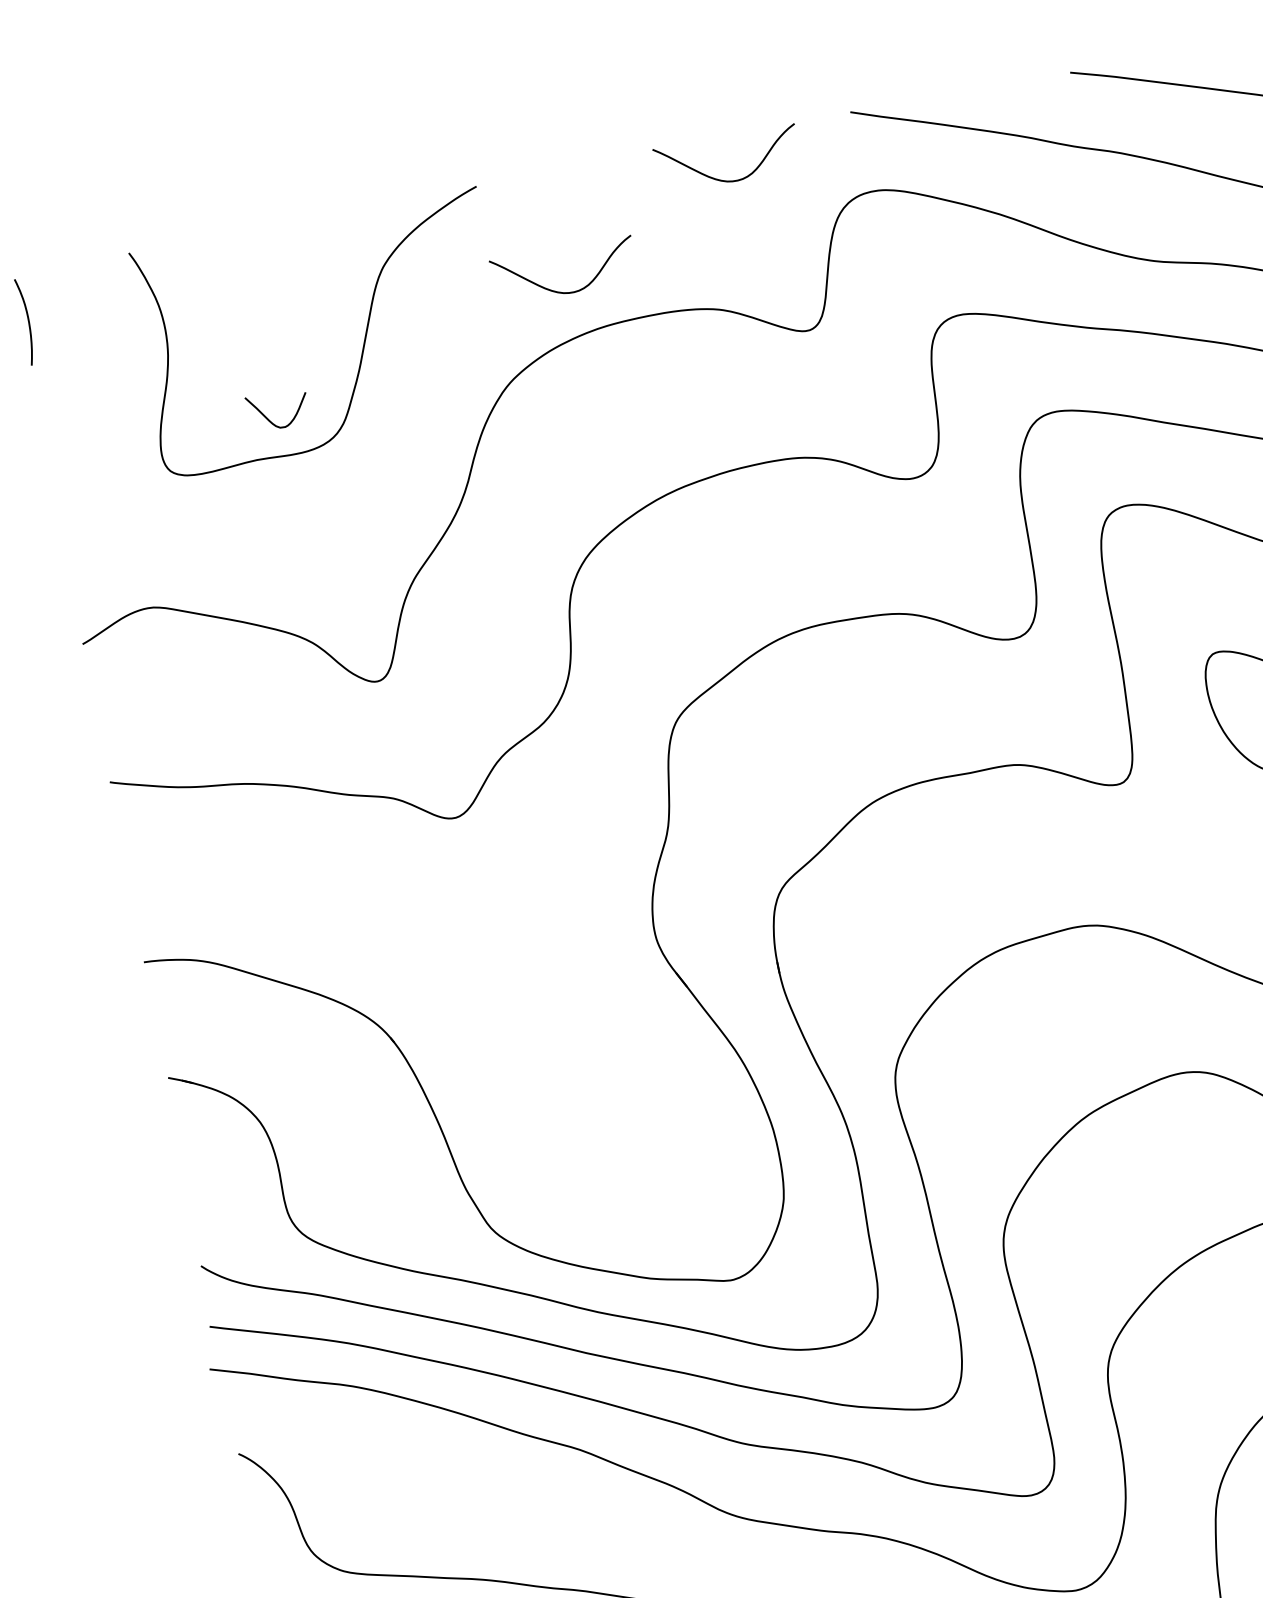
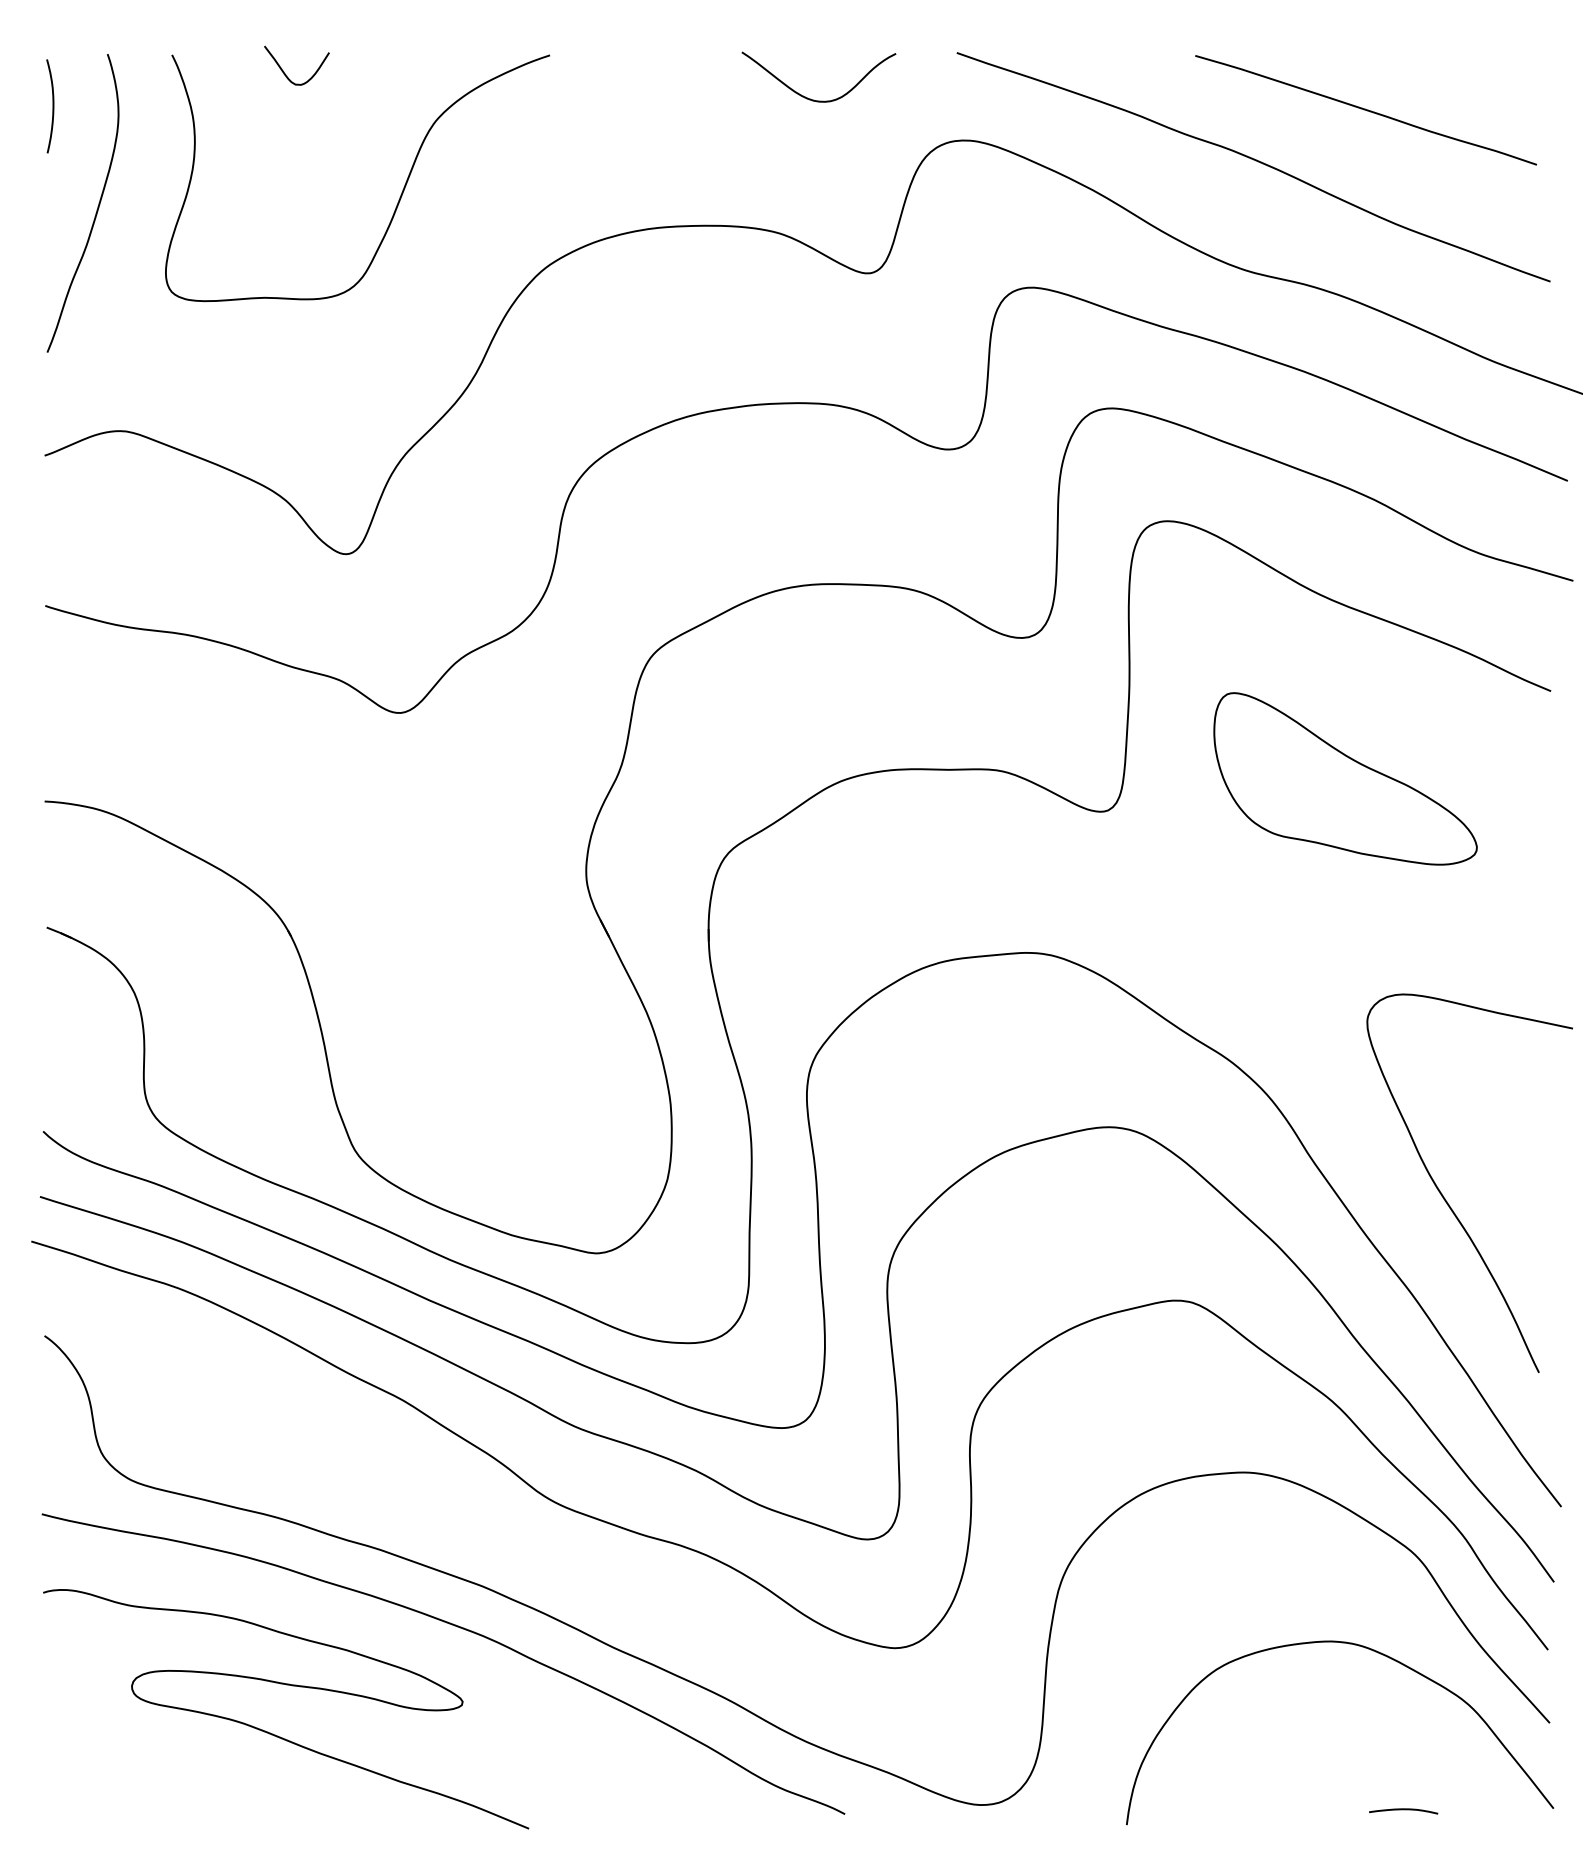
curve: (560, 291) -> (616, 182), removed
curve: (86, 408) -> (96, 209), added
curve: (267, 417) -> (284, 71), moved

